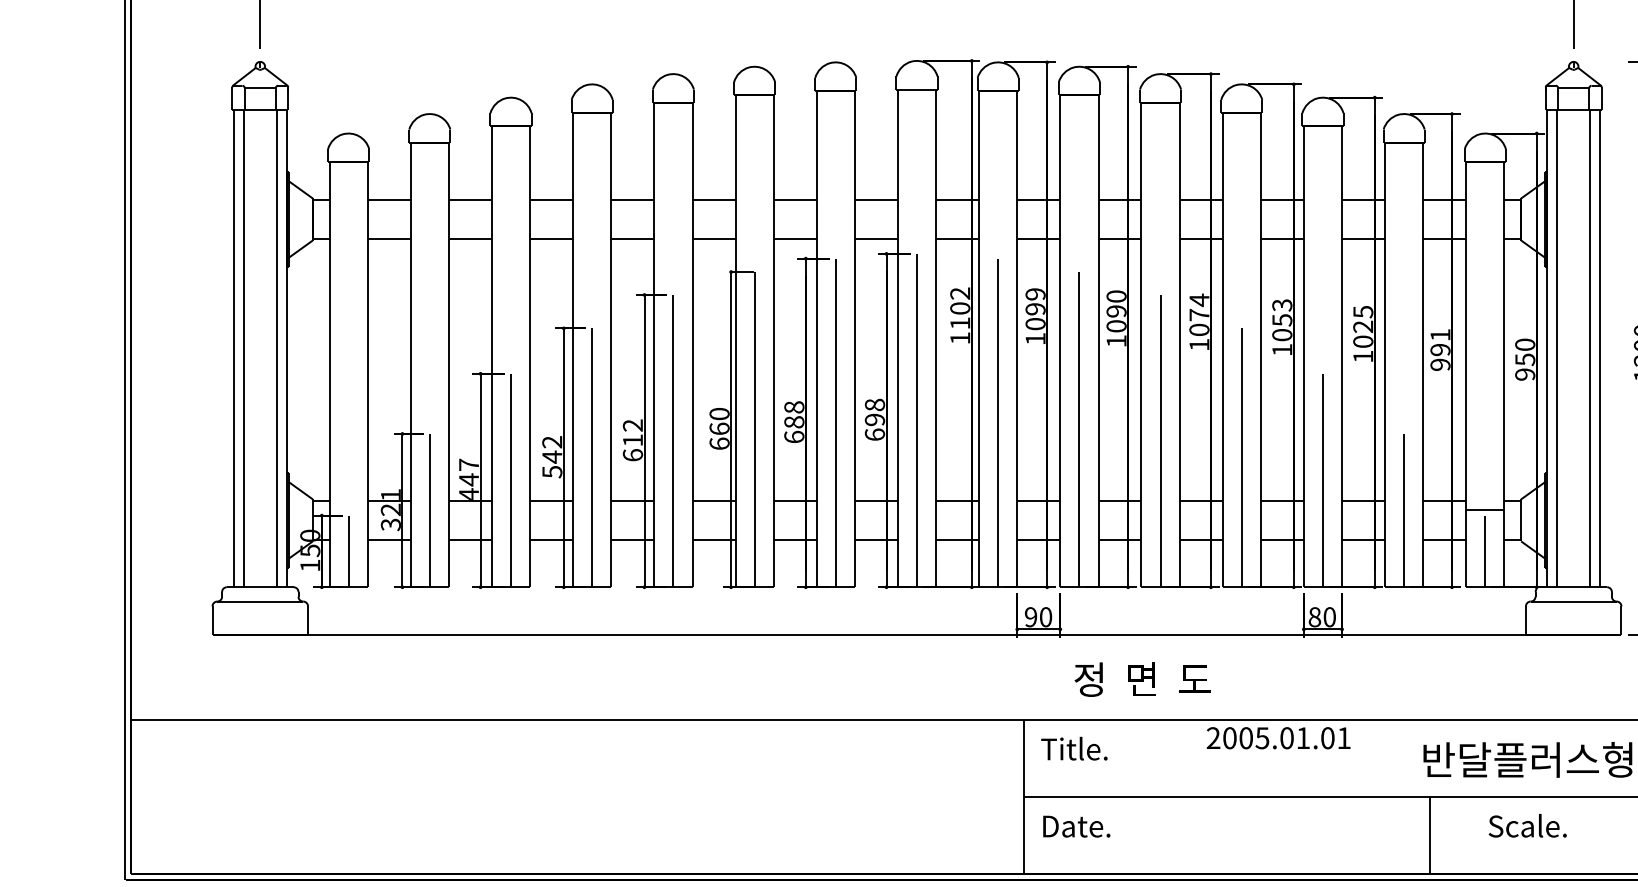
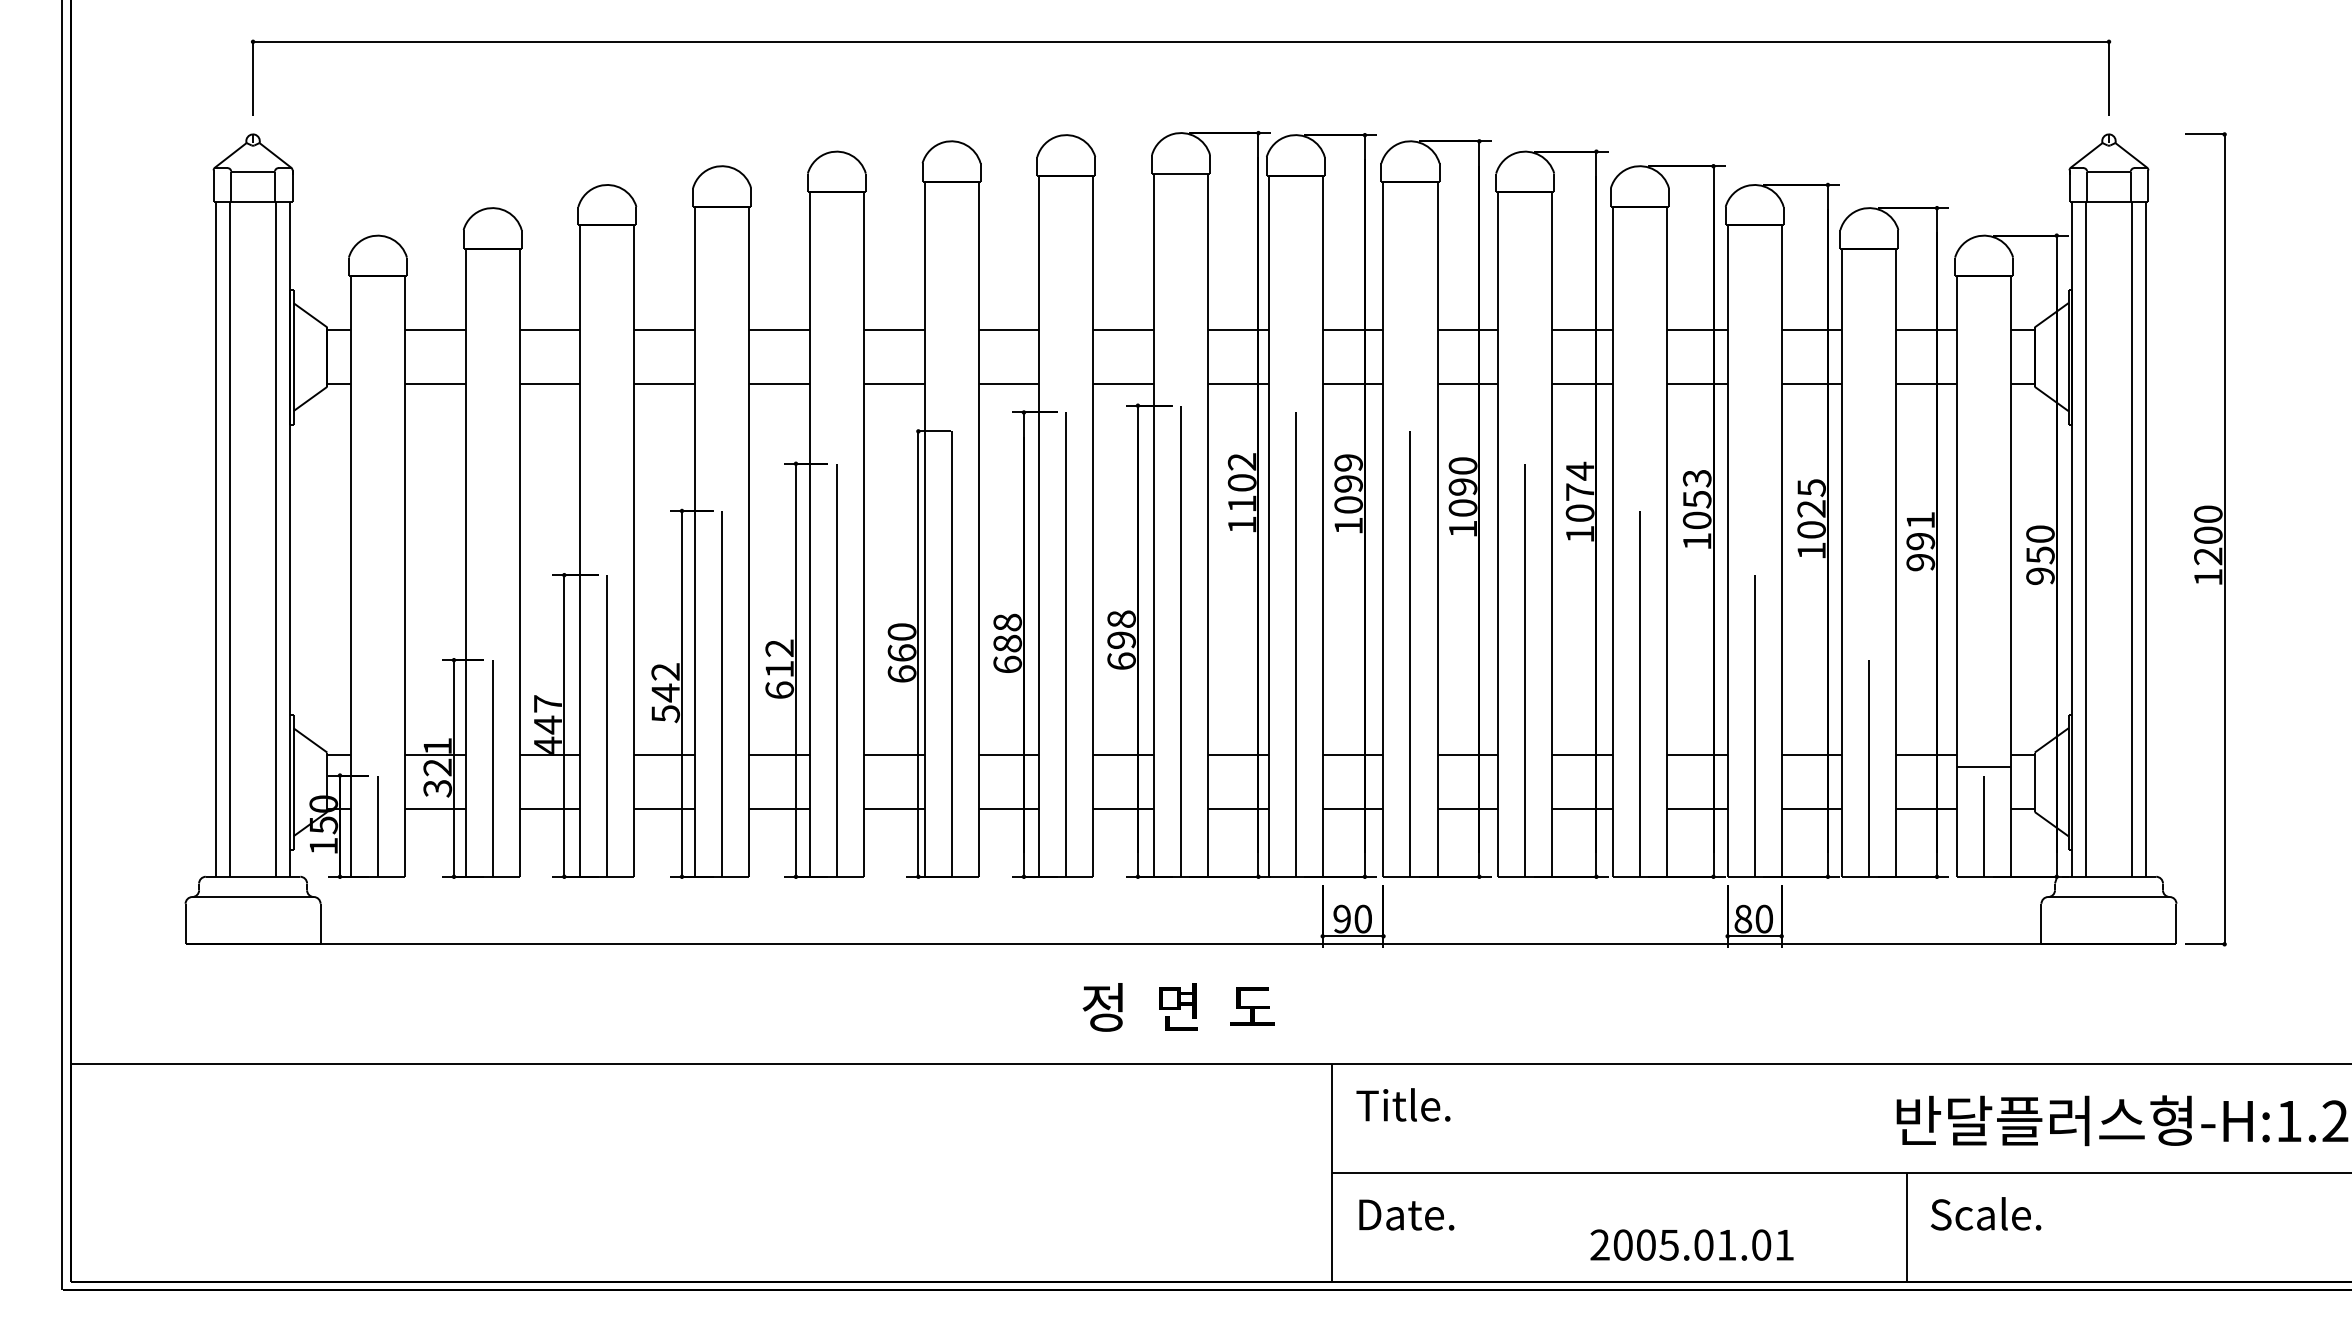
text: (1142, 679) -> (1178, 1007), moved
text: (1278, 737) -> (1691, 1244), moved
text: (1528, 825) -> (1986, 1213), moved

